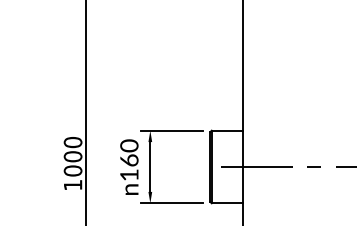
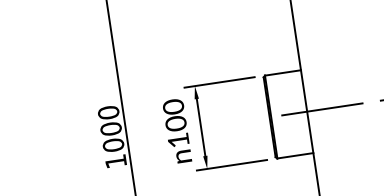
text: (128, 160) -> (175, 123), 160 -> 100

